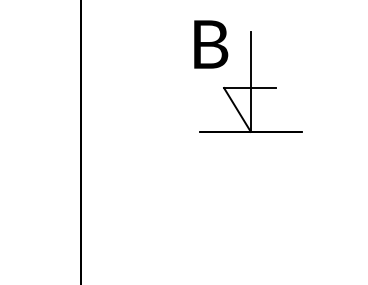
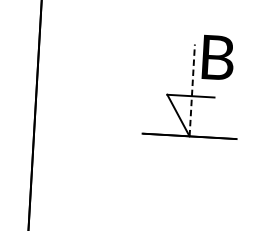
text: (211, 44) -> (218, 57), moved
line: (250, 81) -> (191, 90), solid -> dashed

